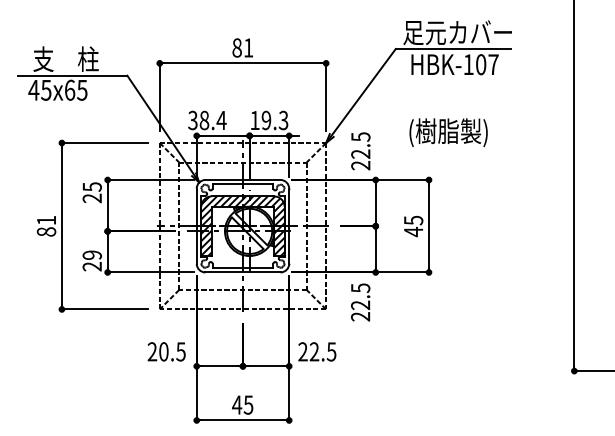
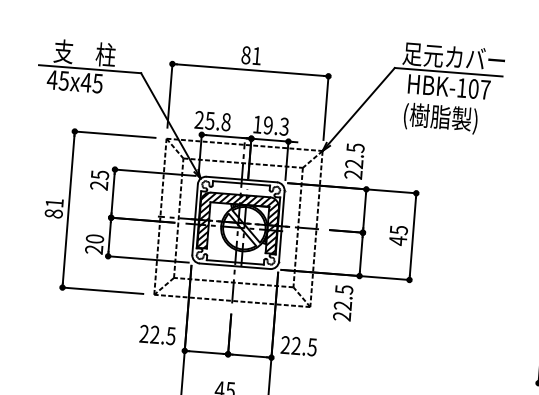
text: (69, 89) -> (85, 81), 45x65 -> 45x45
text: (207, 120) -> (212, 121), 38.4 -> 25.8
text: (448, 132) -> (440, 118), moved
text: (91, 254) -> (94, 238), 29 -> 20
text: (163, 351) -> (154, 334), 20.5 -> 22.5

